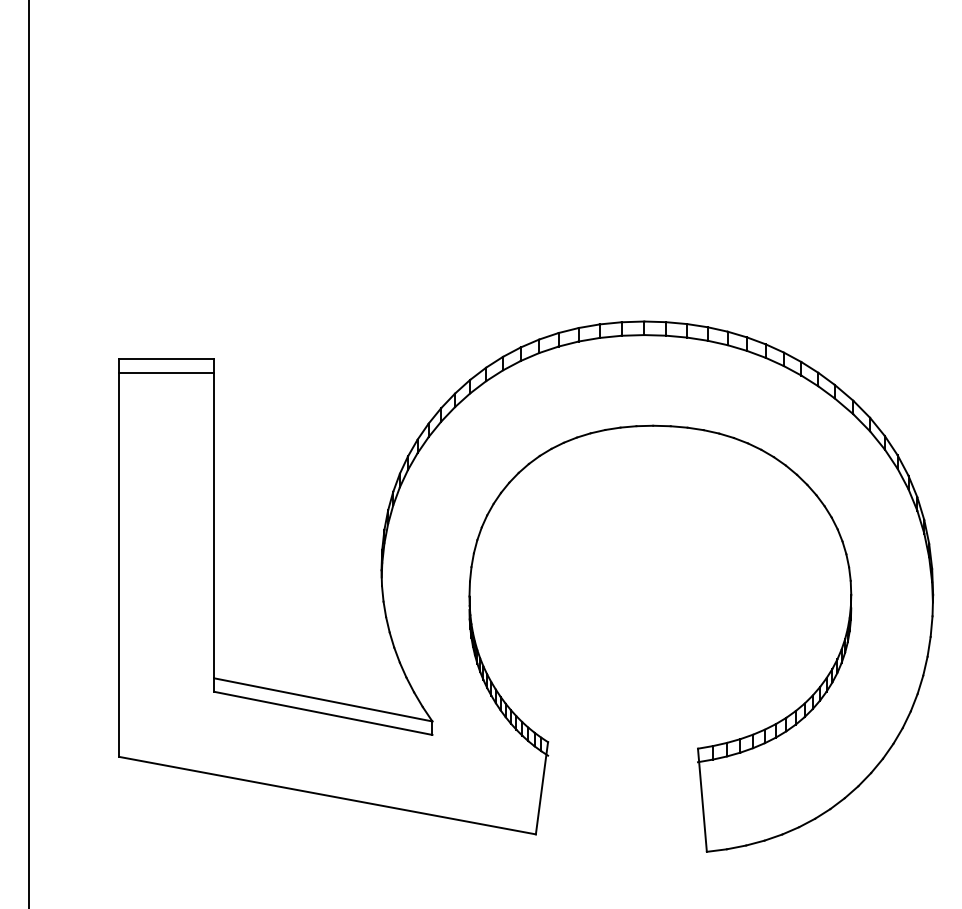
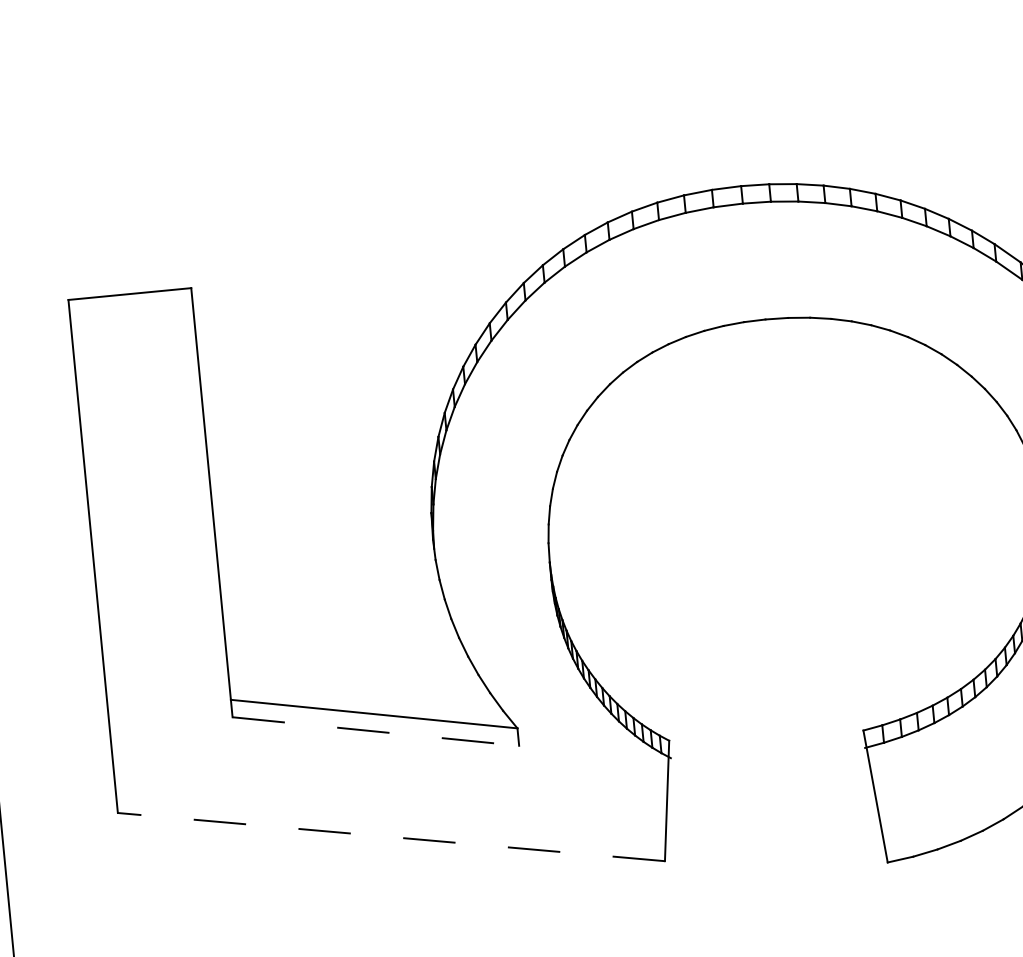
line: (166, 372) -> (131, 311), removed
line: (323, 713) -> (375, 731), solid -> dashed
line: (327, 795) -> (391, 836), solid -> dashed

